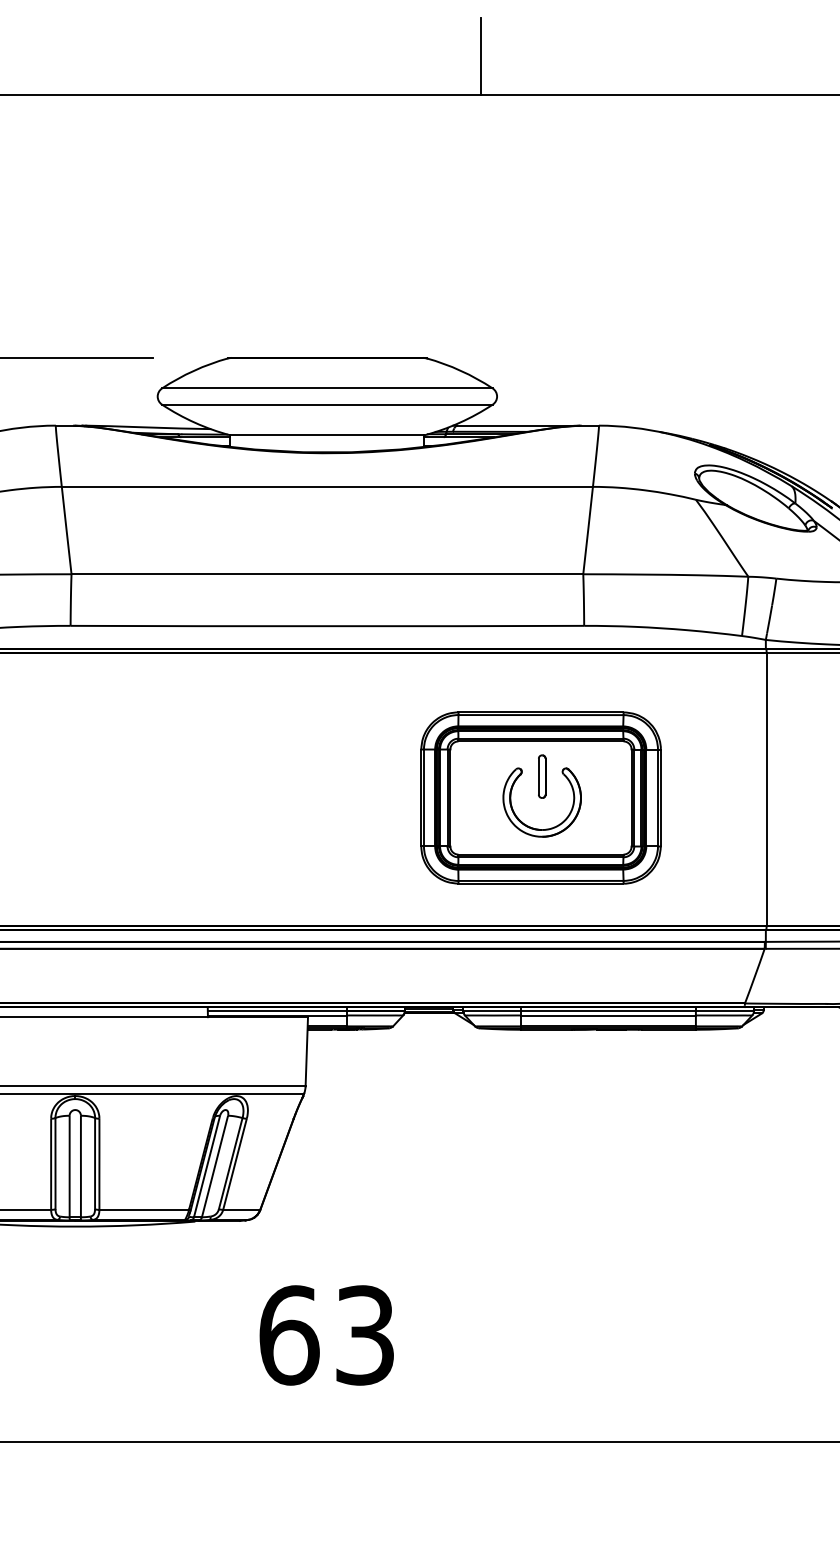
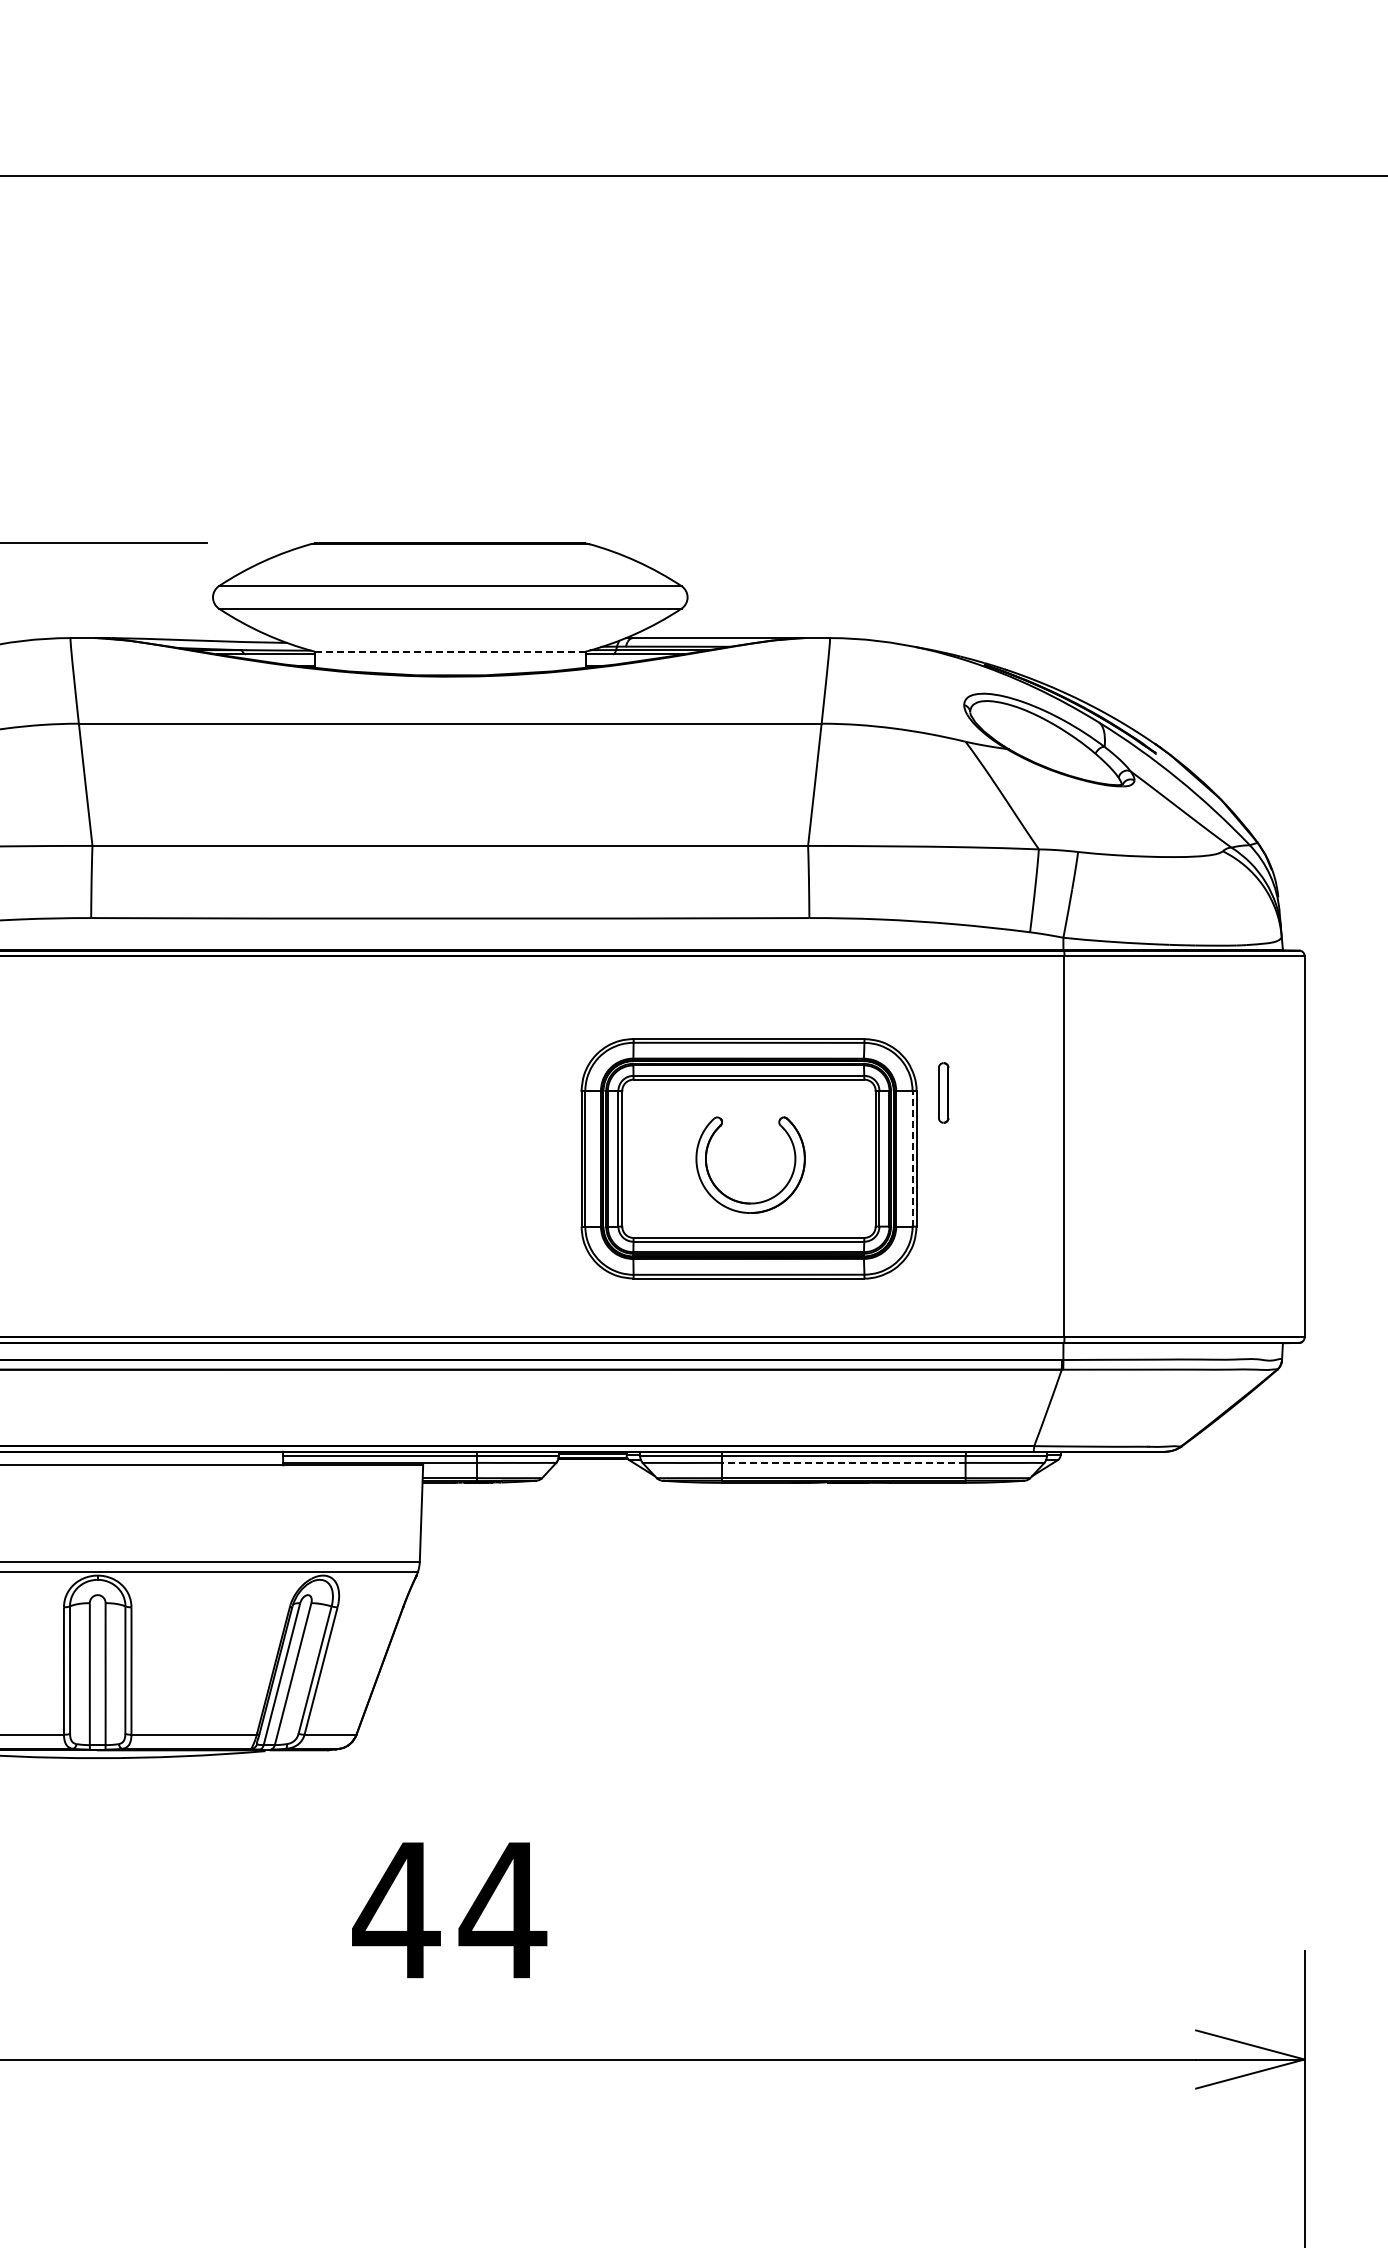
line: (480, 56) -> (664, 121), removed
line: (327, 435) -> (450, 651), solid -> dashed
part: (542, 776) -> (943, 1092), moved
line: (657, 797) -> (912, 1158), solid -> dashed
line: (608, 1015) -> (843, 1462), solid -> dashed
text: (326, 1335) -> (449, 1910), 63 -> 44

